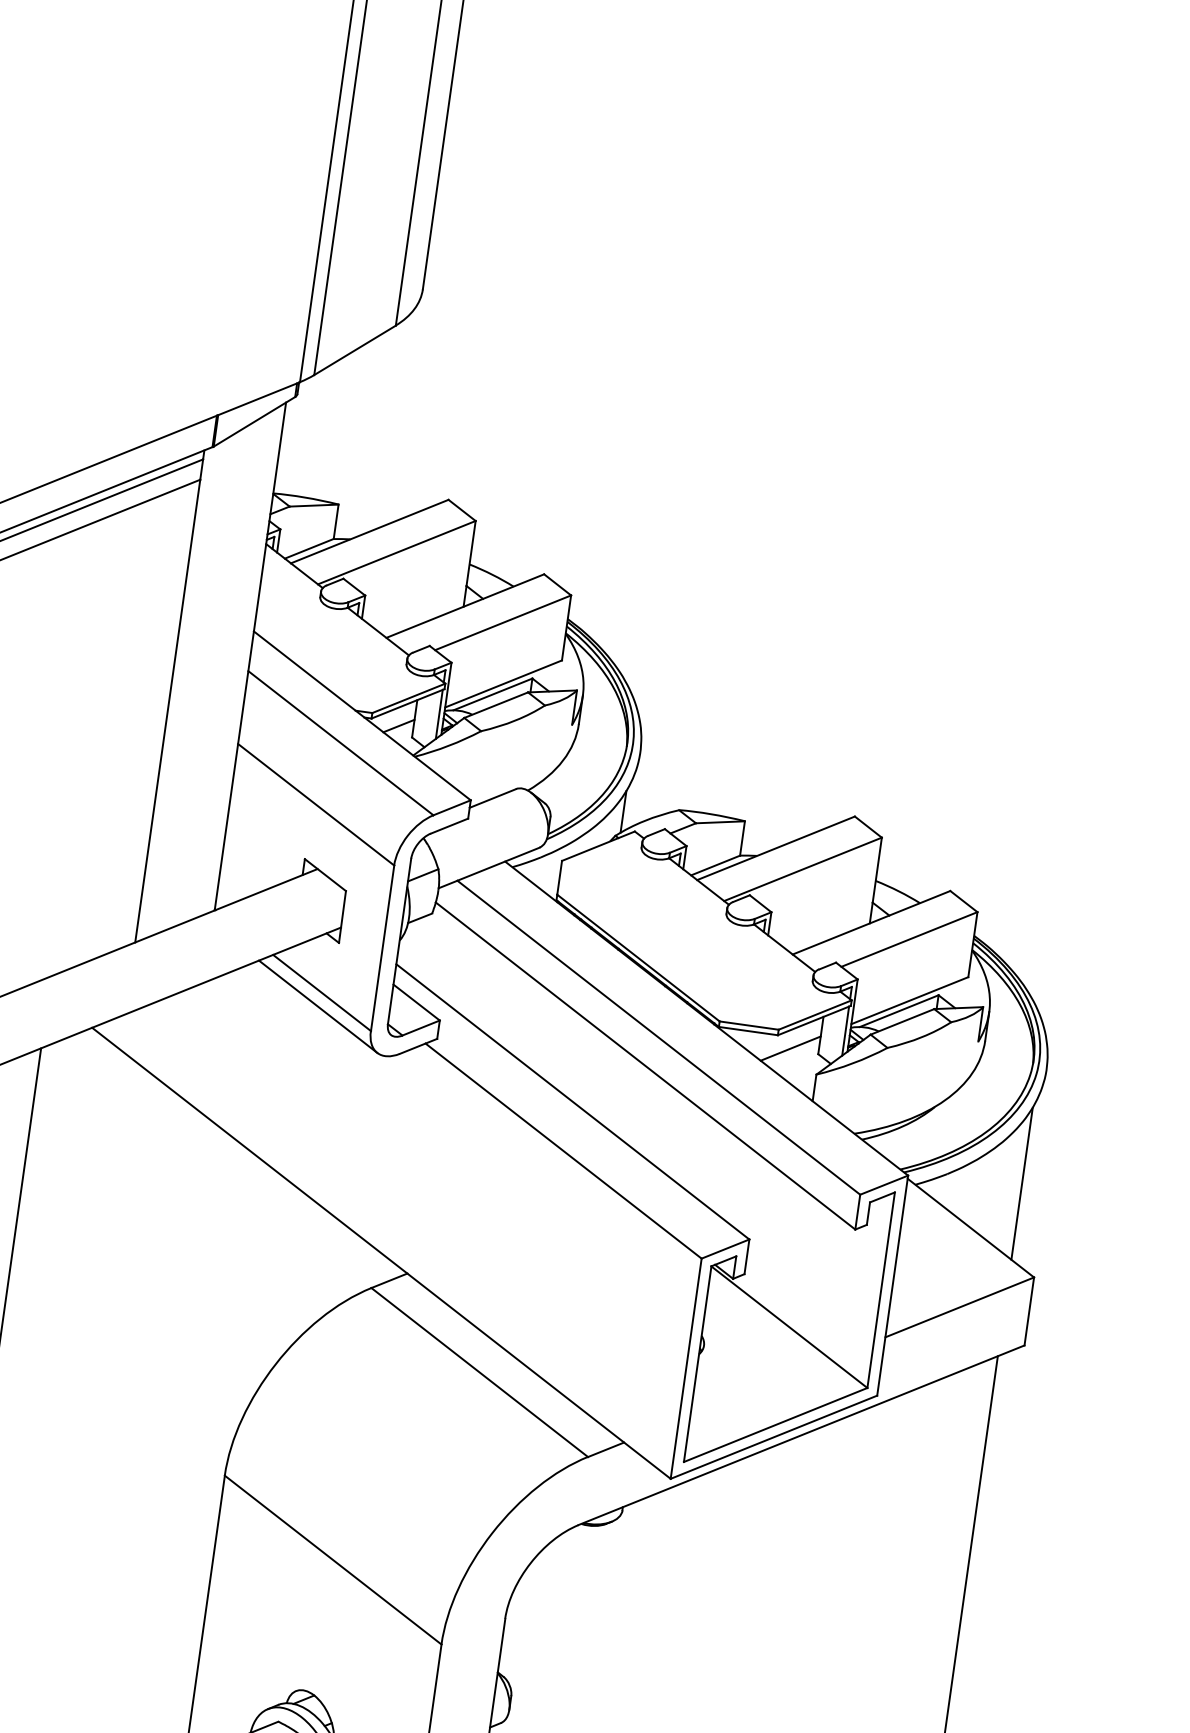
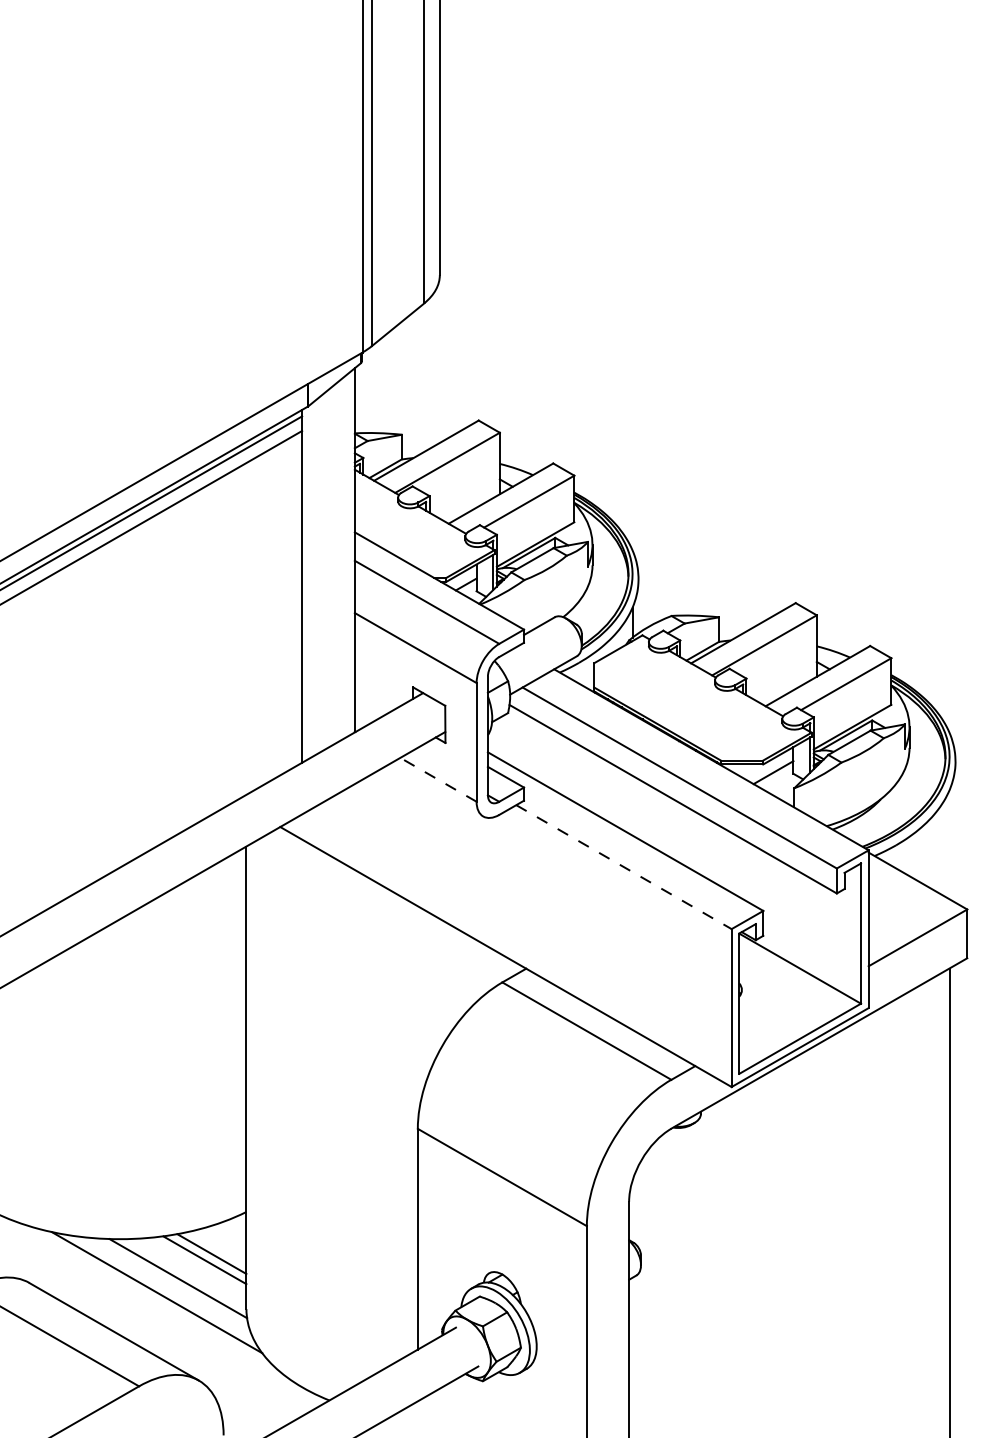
line: (322, 992) -> (438, 779), solid -> dashed
line: (317, 1006) -> (436, 789), removed
line: (564, 1151) -> (624, 867), solid -> dashed
line: (1022, 1183) -> (949, 844), removed

